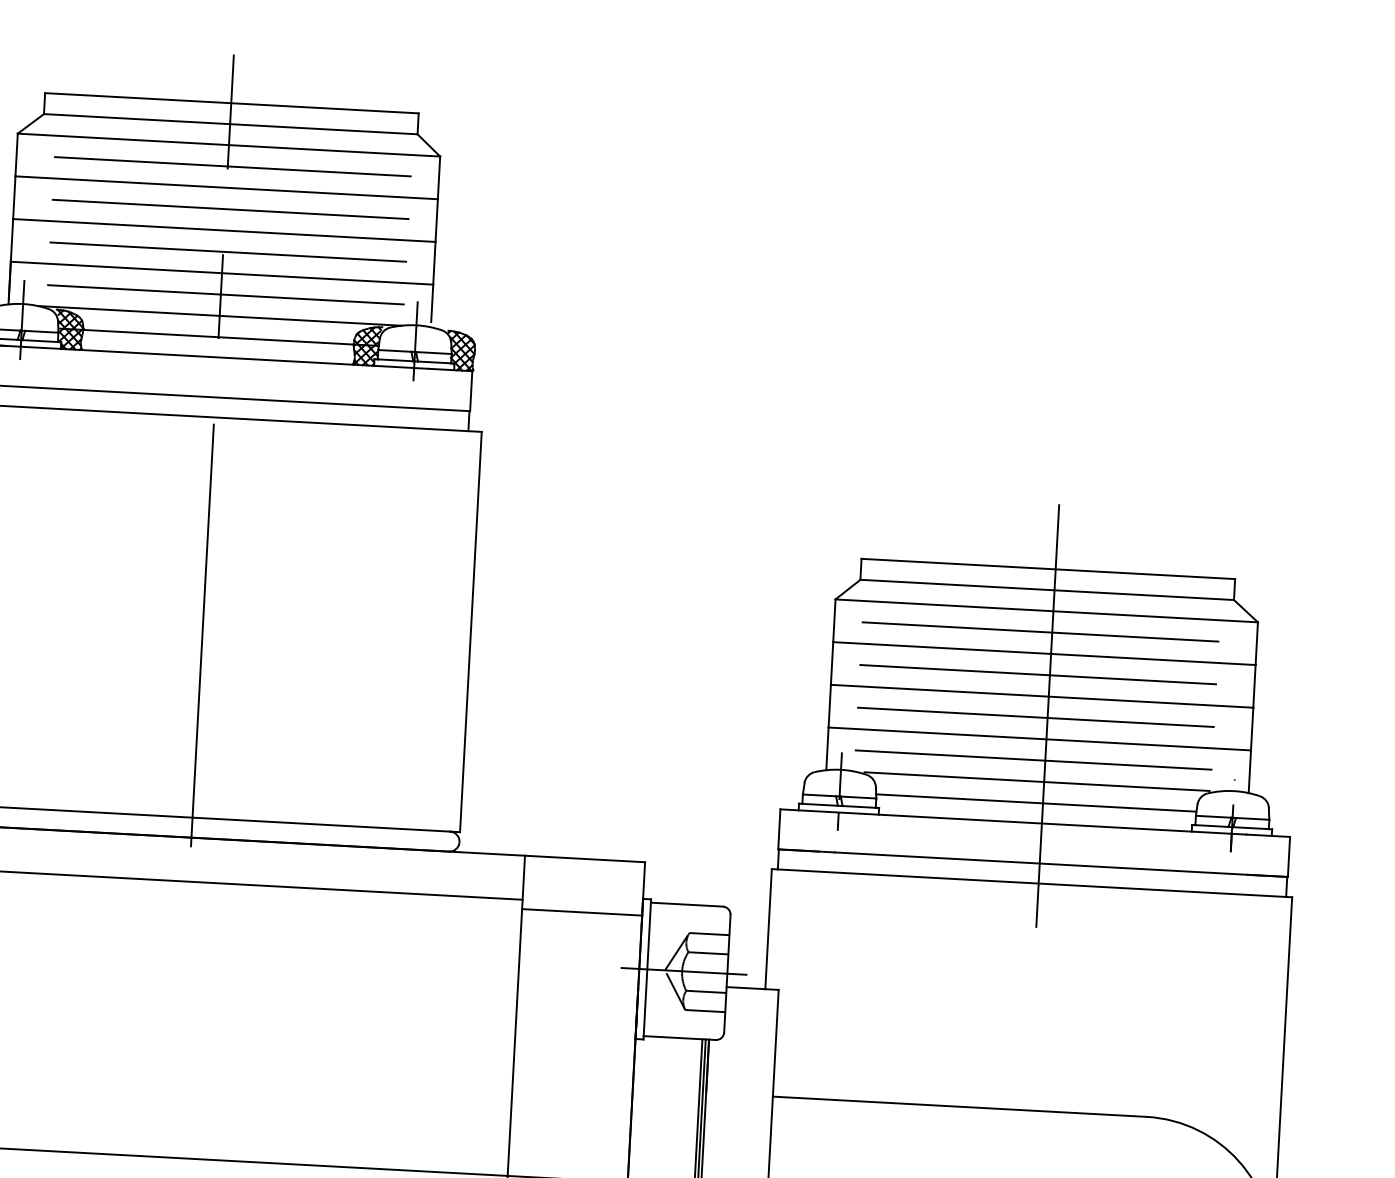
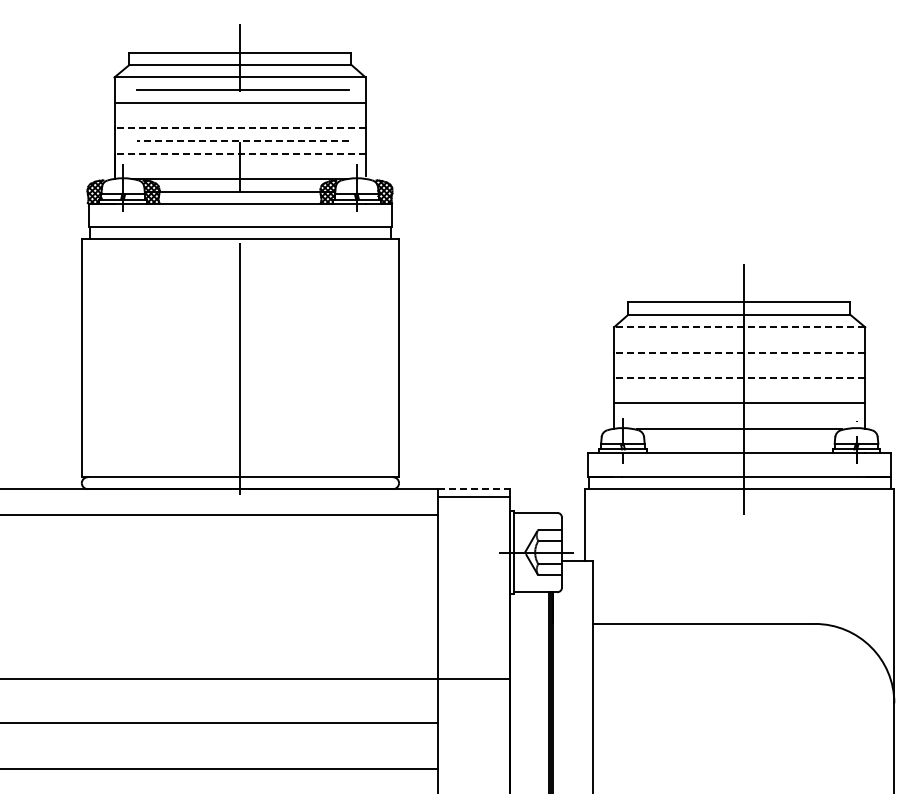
line: (229, 207) -> (242, 114), removed
line: (225, 231) -> (240, 128), solid -> dashed
line: (229, 251) -> (243, 140), solid -> dashed
line: (222, 273) -> (240, 153), solid -> dashed
line: (224, 295) -> (242, 166), removed
line: (1046, 611) -> (739, 327), solid -> dashed
line: (1040, 631) -> (736, 339), removed
line: (1044, 653) -> (739, 352), solid -> dashed
line: (1037, 674) -> (736, 365), removed
line: (1041, 697) -> (739, 378), solid -> dashed
line: (1035, 716) -> (736, 390), removed
line: (1033, 760) -> (736, 416), removed
line: (1035, 803) -> (739, 441), removed
line: (585, 859) -> (474, 489), solid -> dashed
line: (581, 911) -> (473, 496), moved

